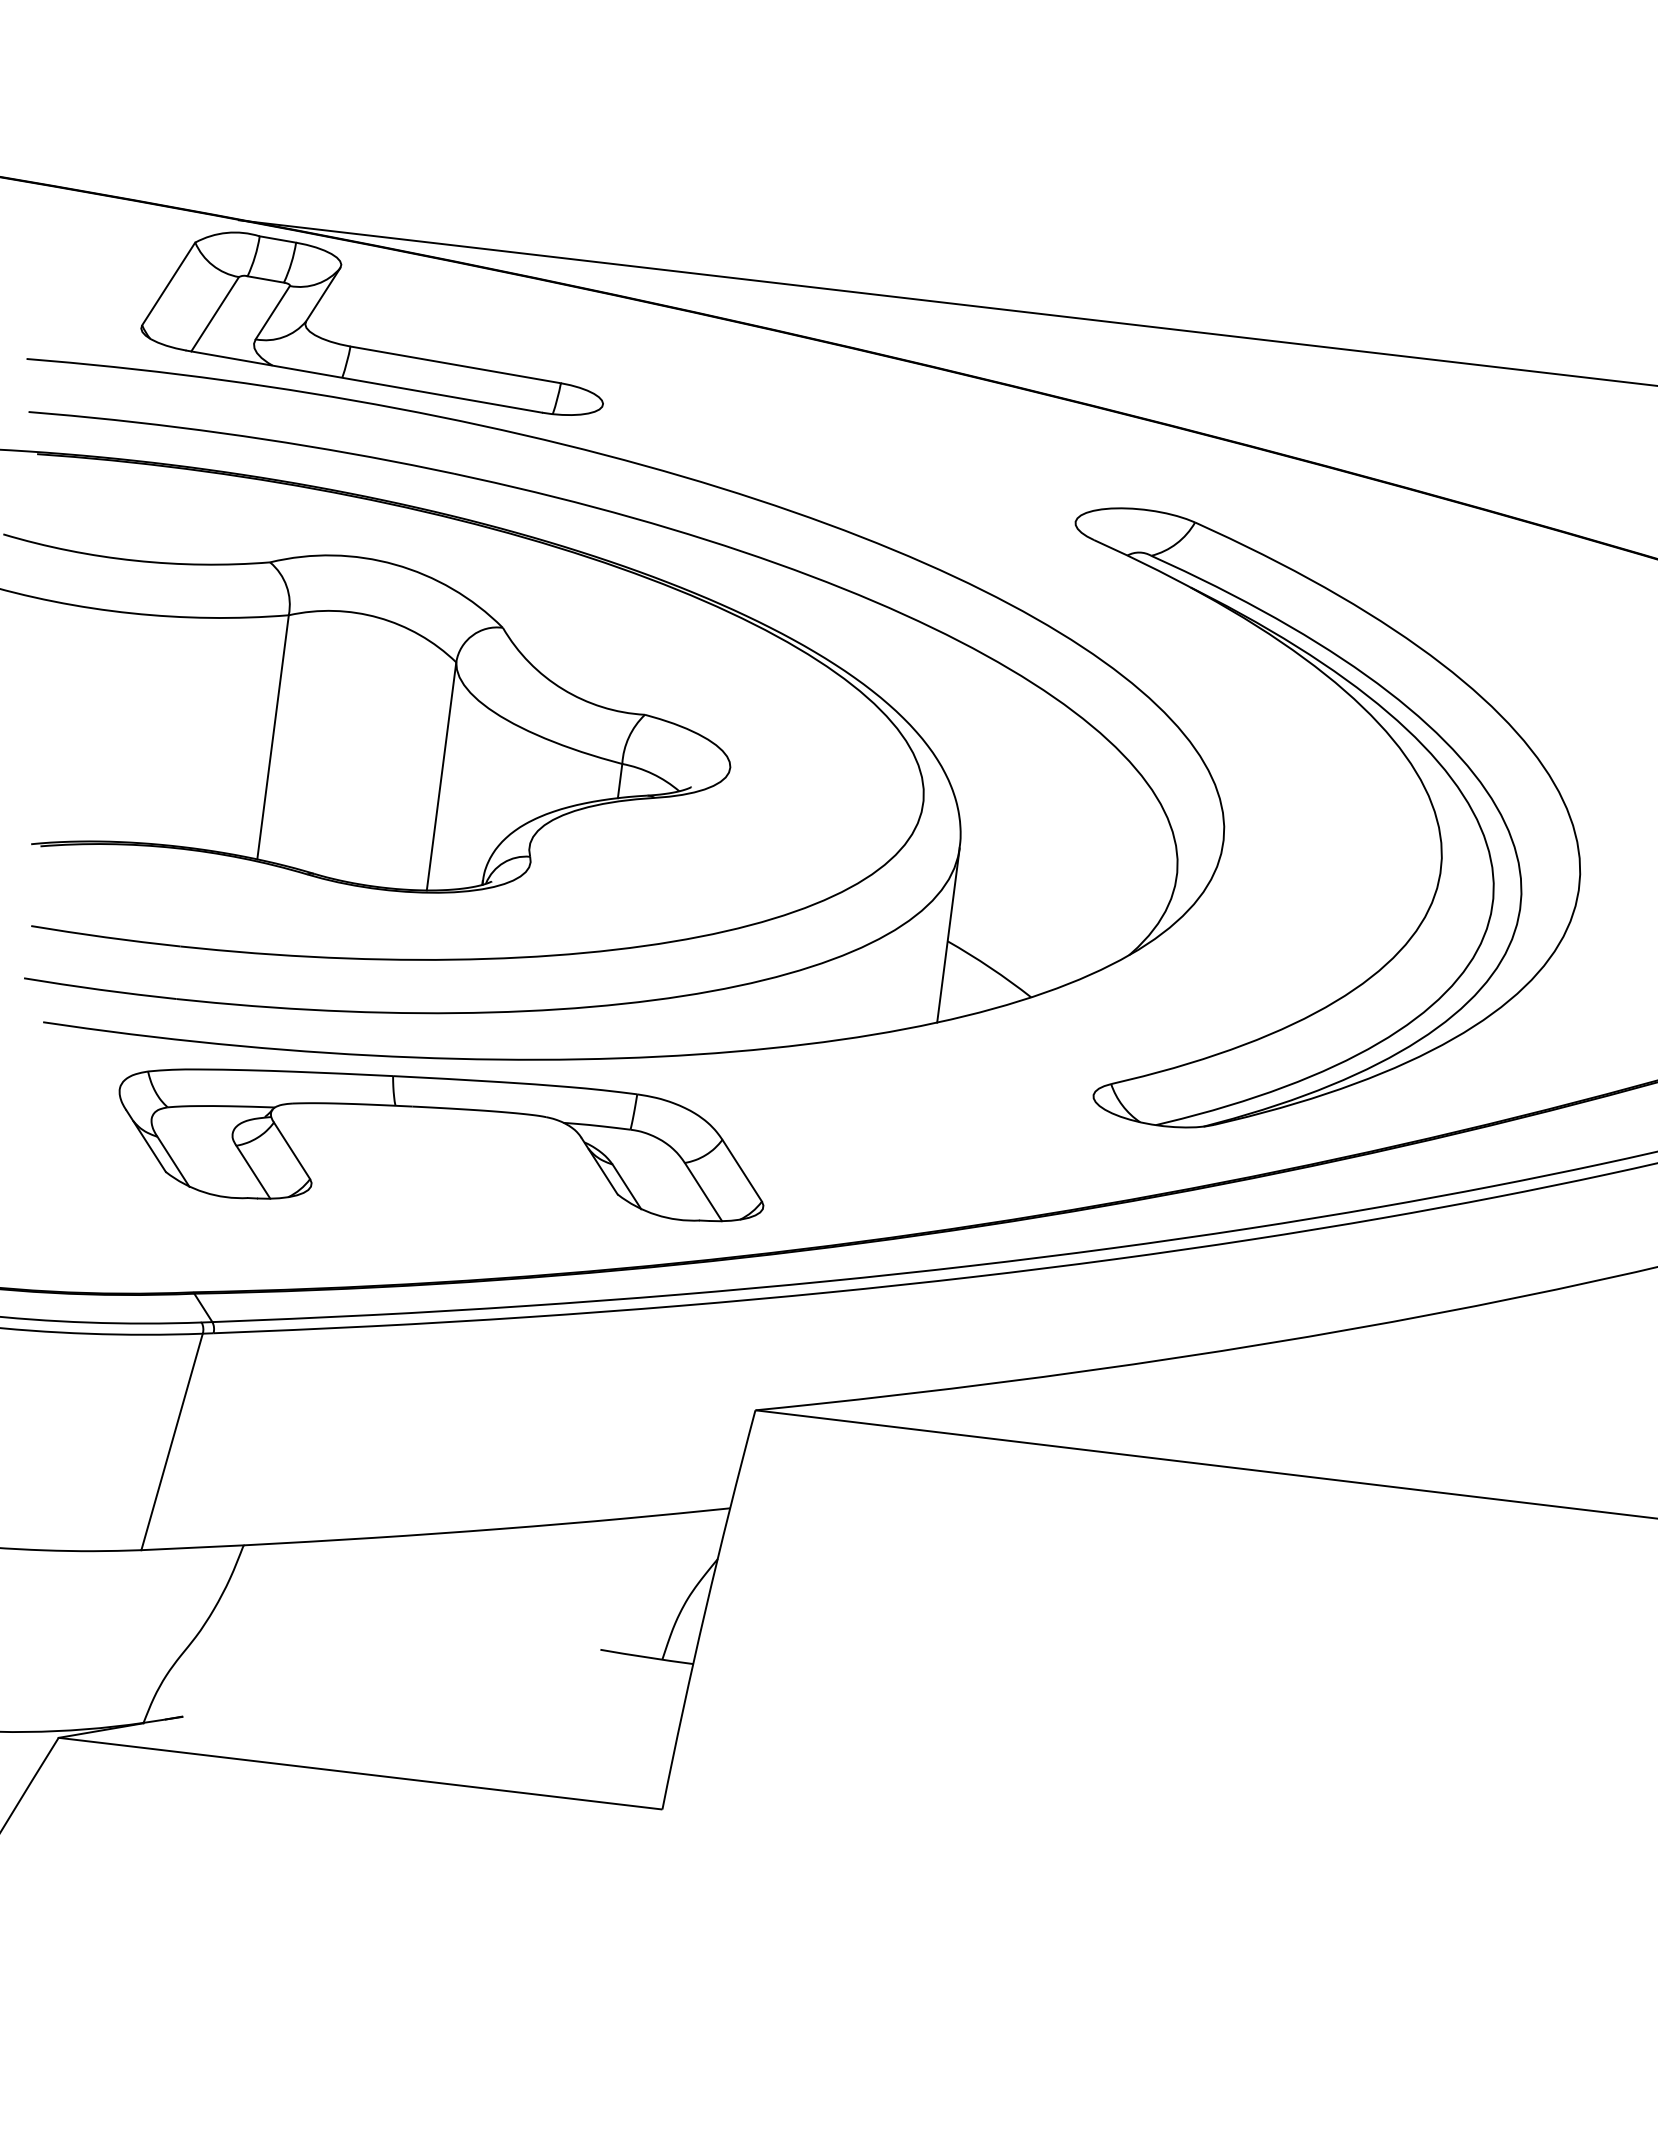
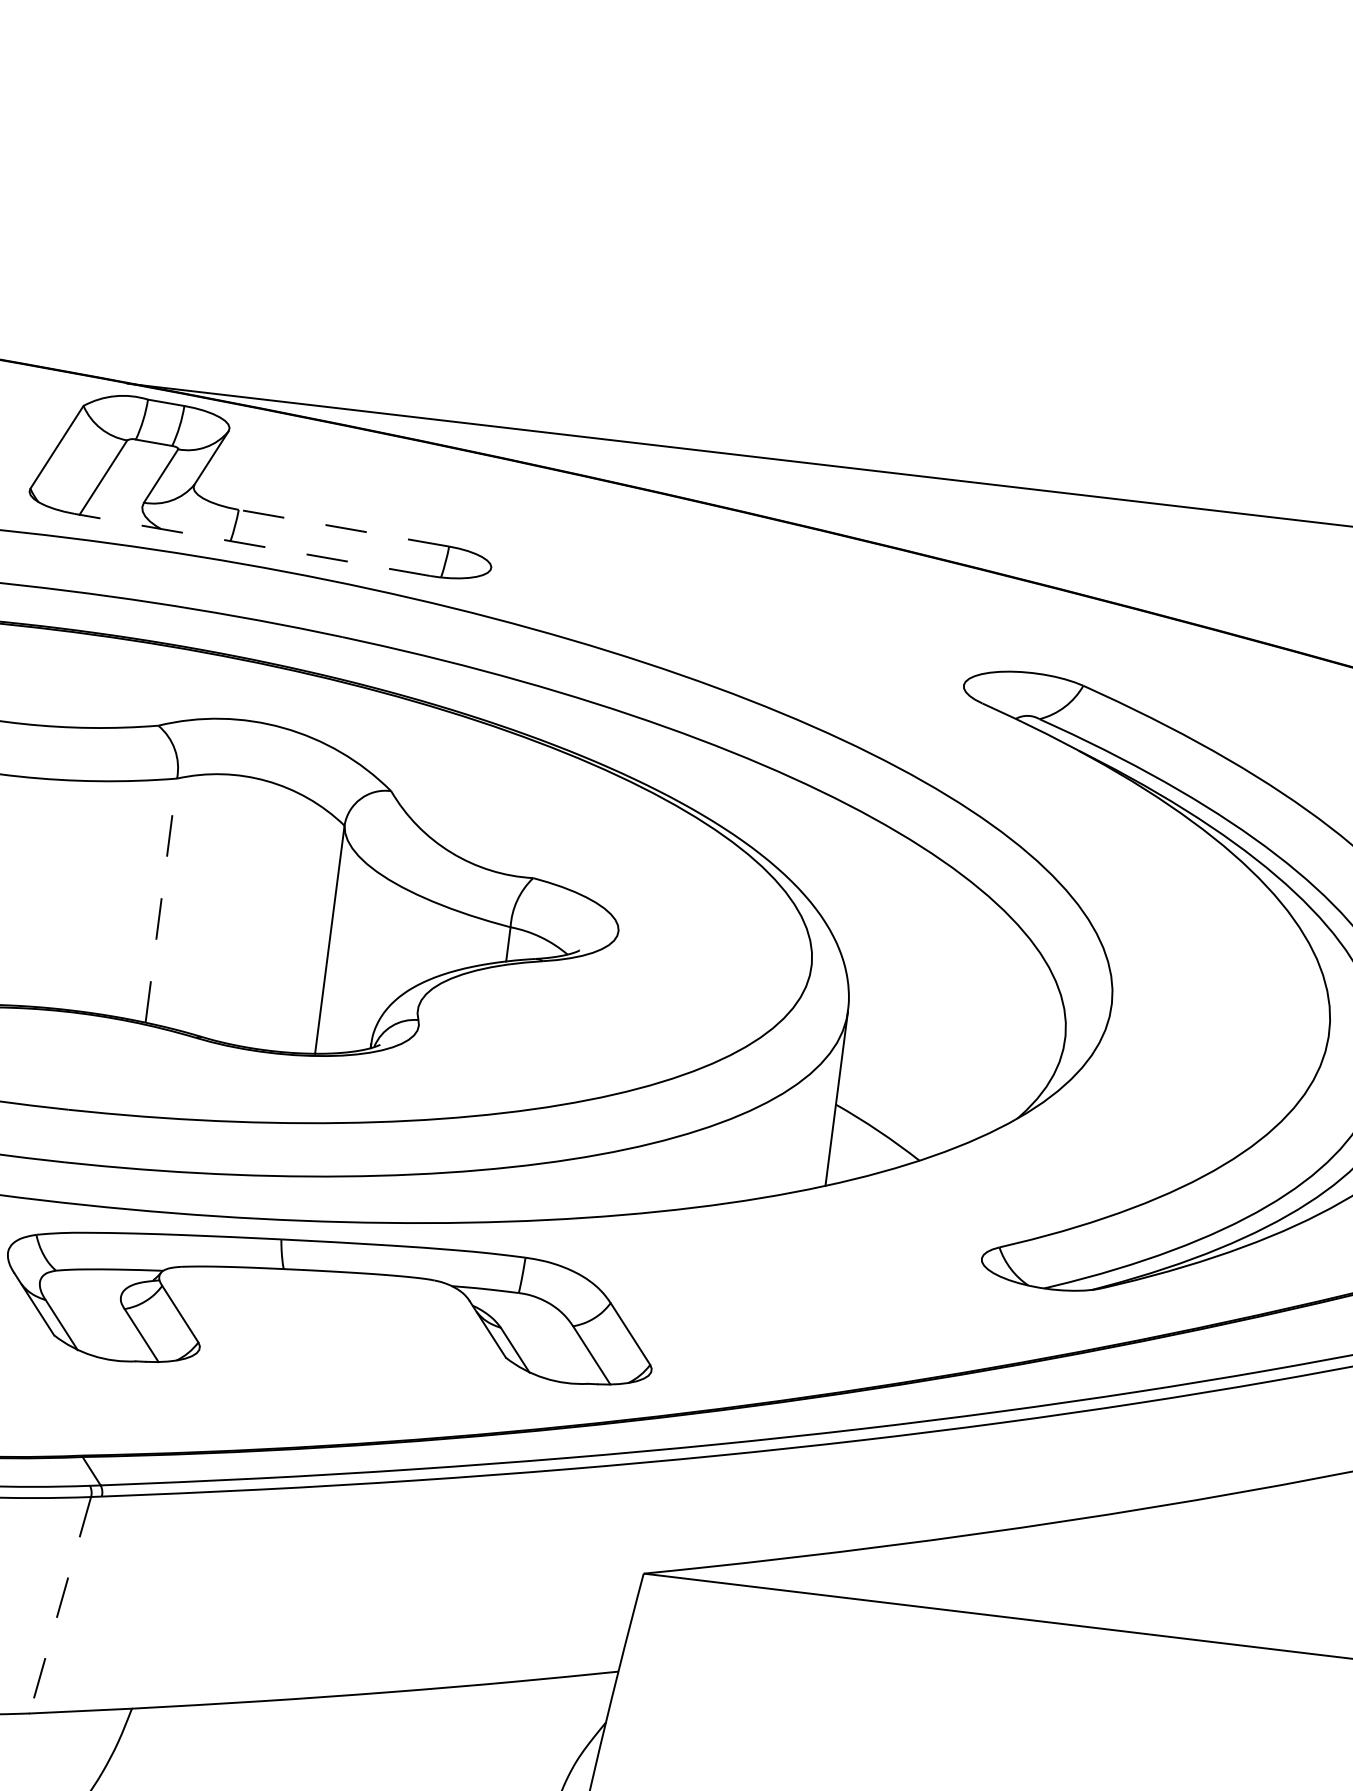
line: (455, 364) -> (343, 527), solid -> dashed
line: (363, 381) -> (251, 544), solid -> dashed
line: (273, 736) -> (161, 899), solid -> dashed
line: (172, 1441) -> (60, 1604), solid -> dashed

